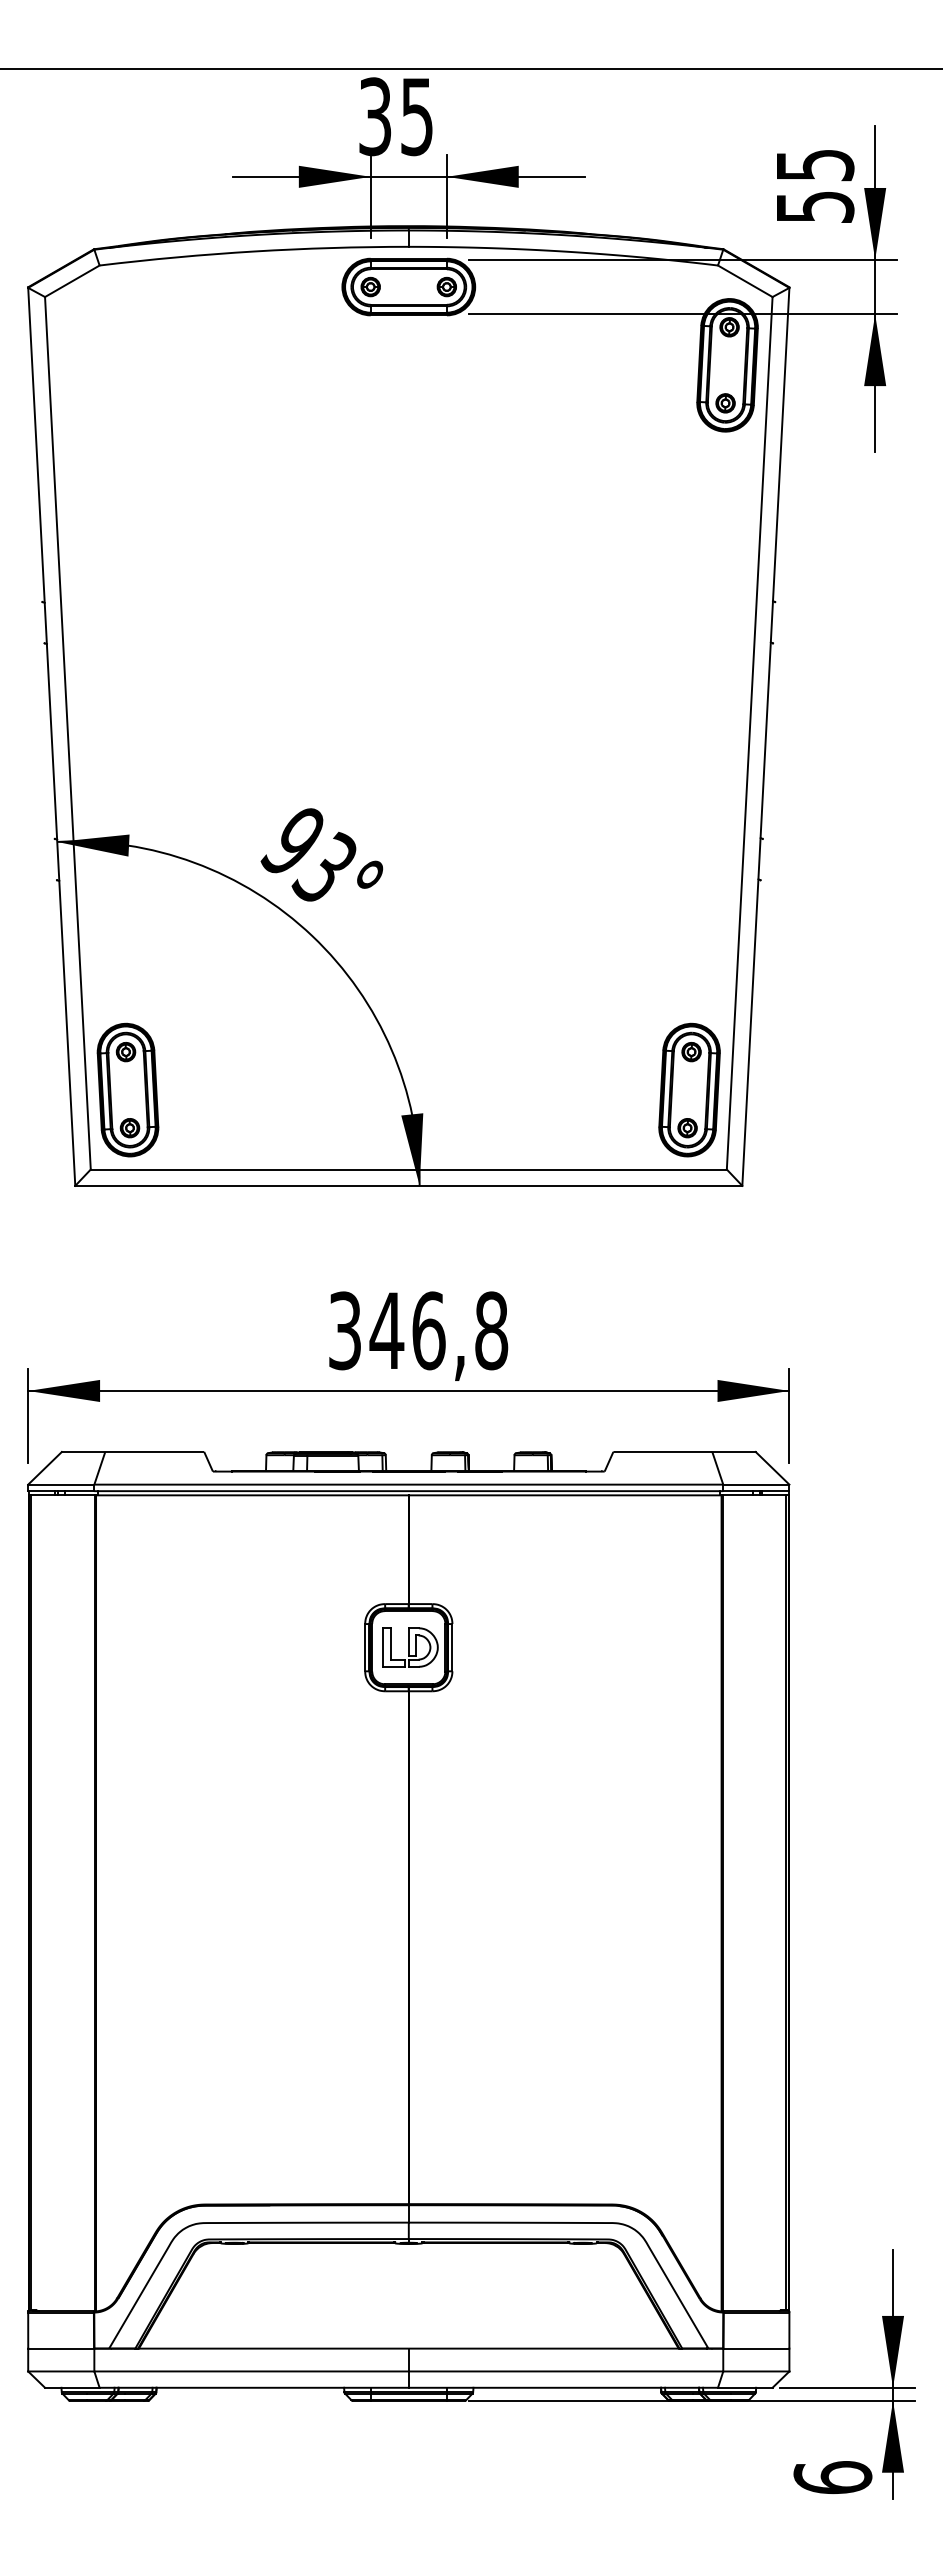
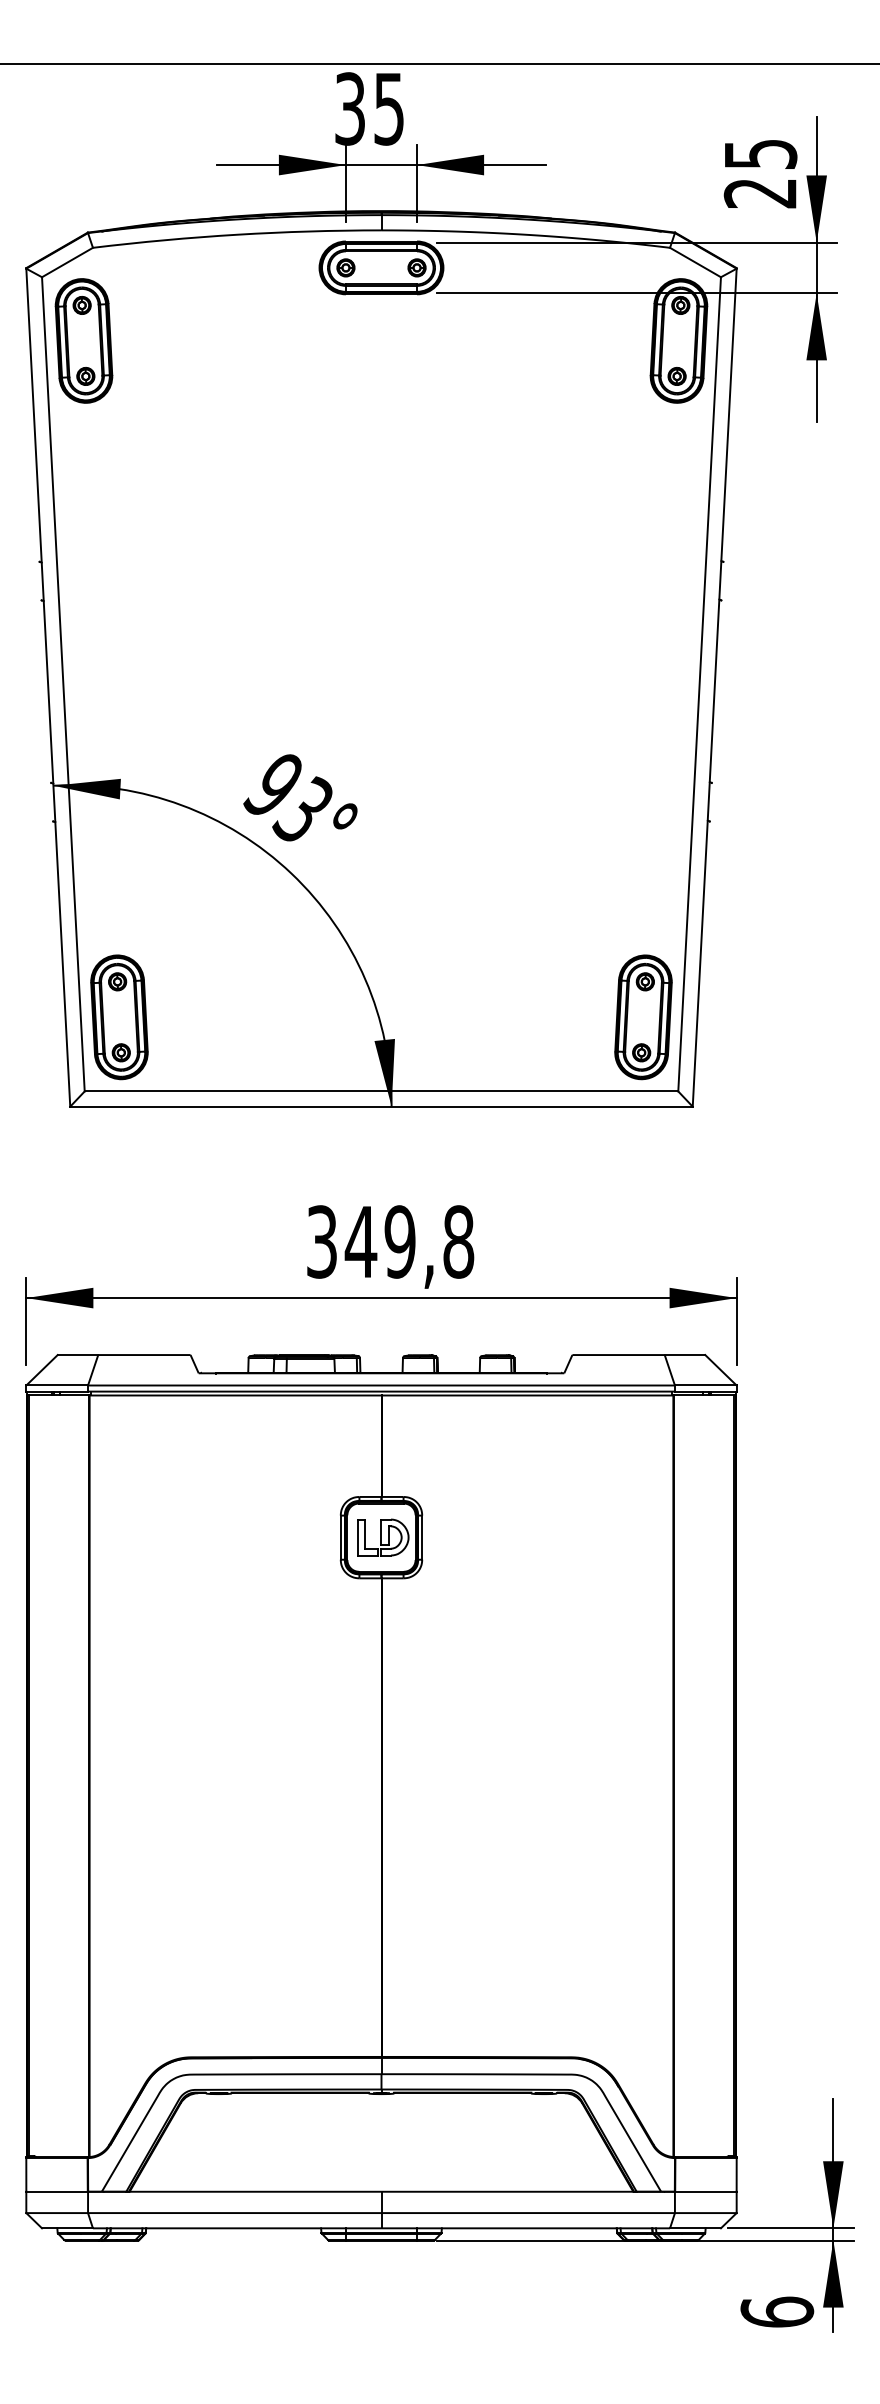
text: (814, 207) -> (760, 193), 55 -> 25
part: (89, 365) -> (83, 341), added
text: (428, 1330) -> (399, 1241), 346,8 -> 349,8

